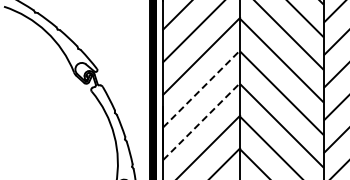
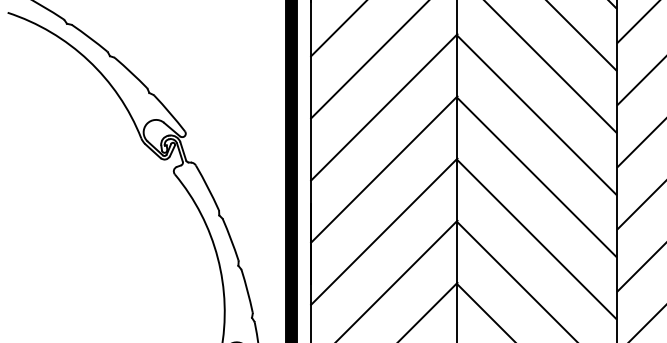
line: (202, 88) -> (385, 168), dashed -> solid
line: (202, 121) -> (385, 231), dashed -> solid

